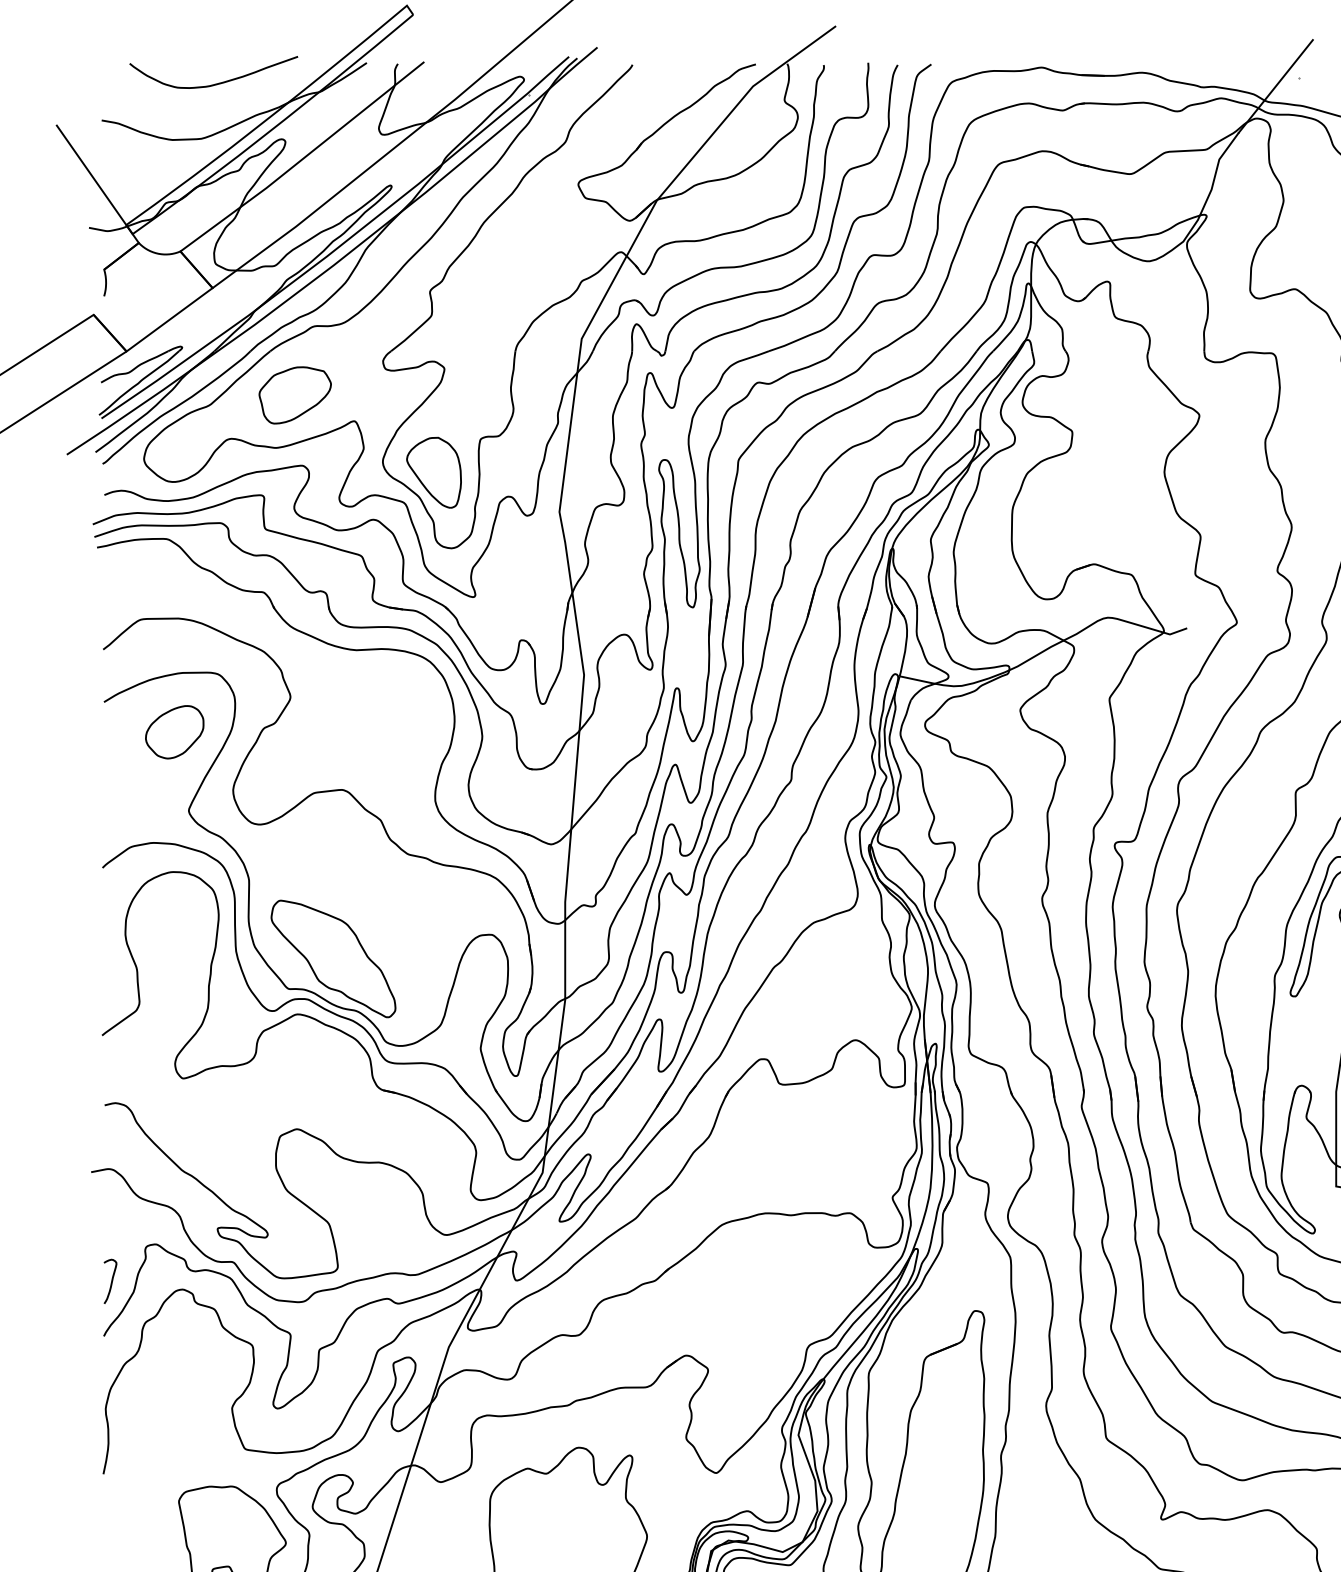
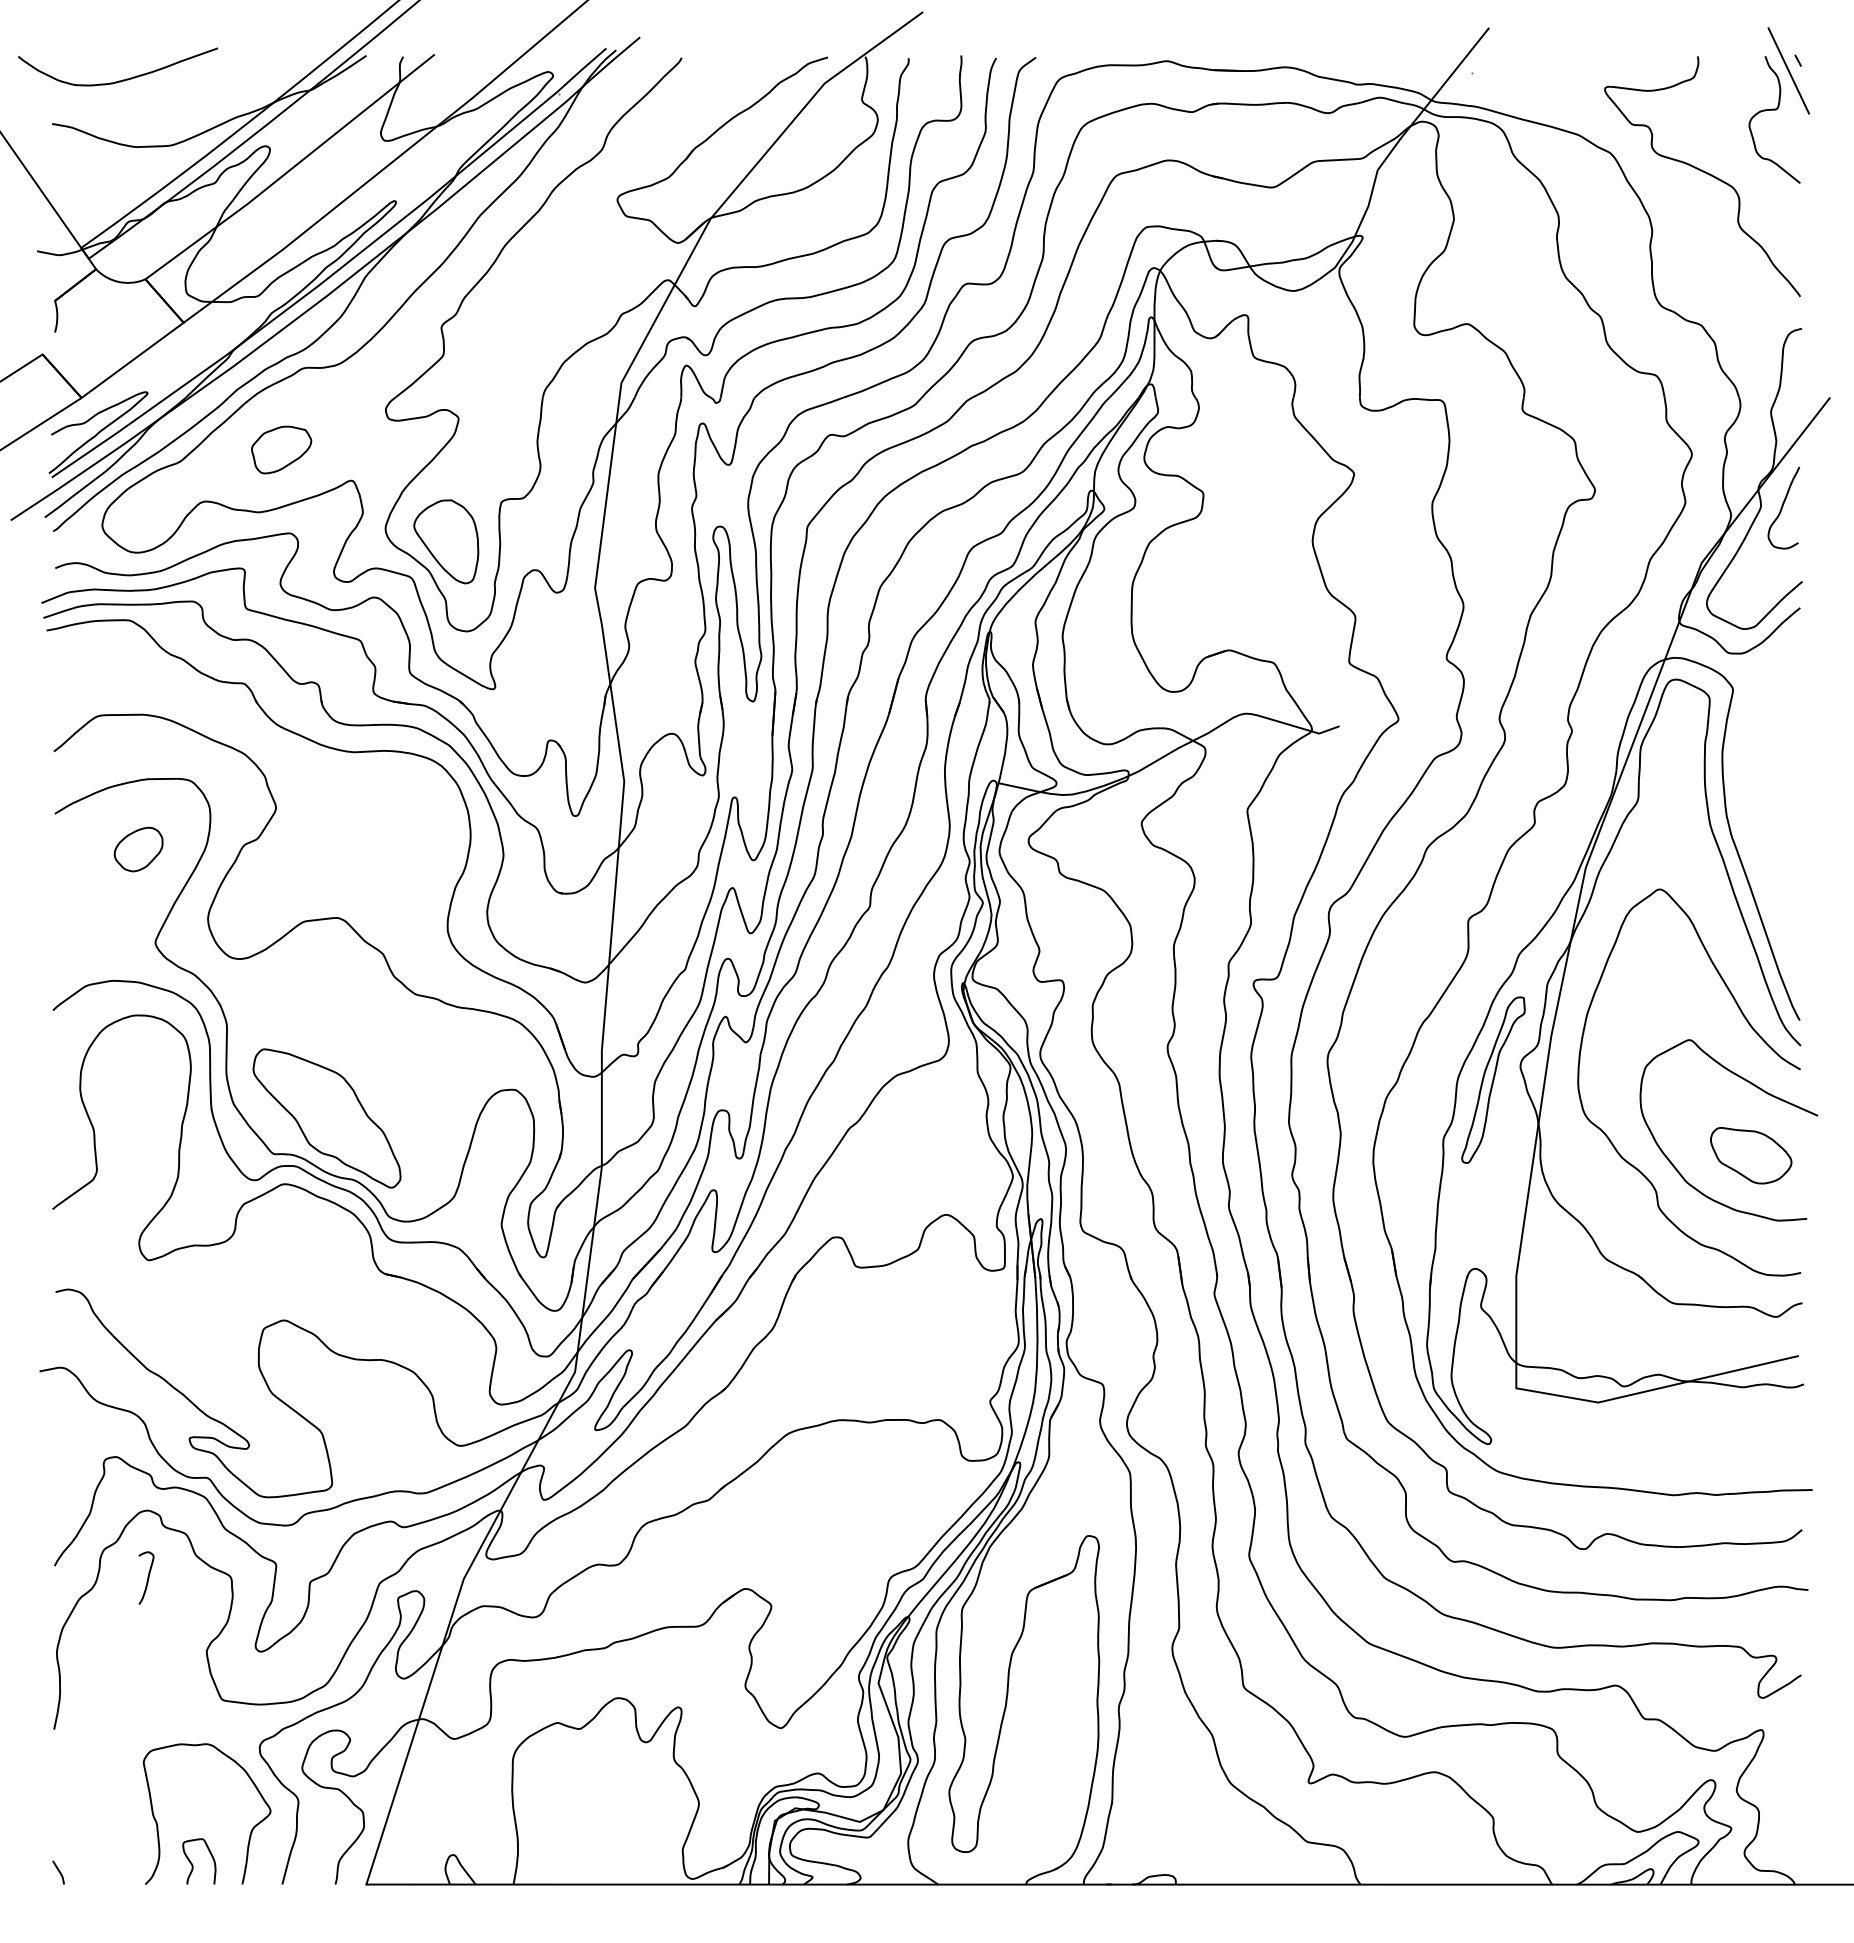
curve: (217, 83) -> (122, 79), moved
part: (295, 394) -> (281, 449), size x0.7
part: (174, 732) -> (138, 849), size x0.7
curve: (111, 1281) -> (147, 1577), moved

